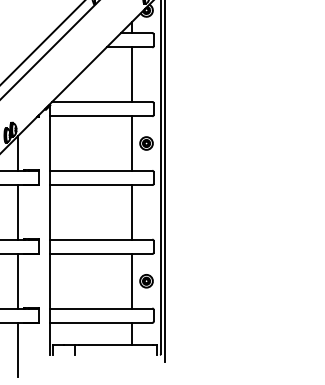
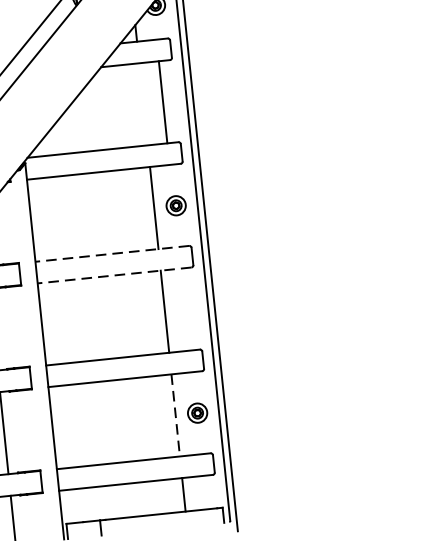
line: (131, 74) -> (162, 102), moved
line: (100, 170) -> (111, 253), solid -> dashed
line: (100, 185) -> (113, 276), solid -> dashed
line: (131, 281) -> (175, 415), solid -> dashed

